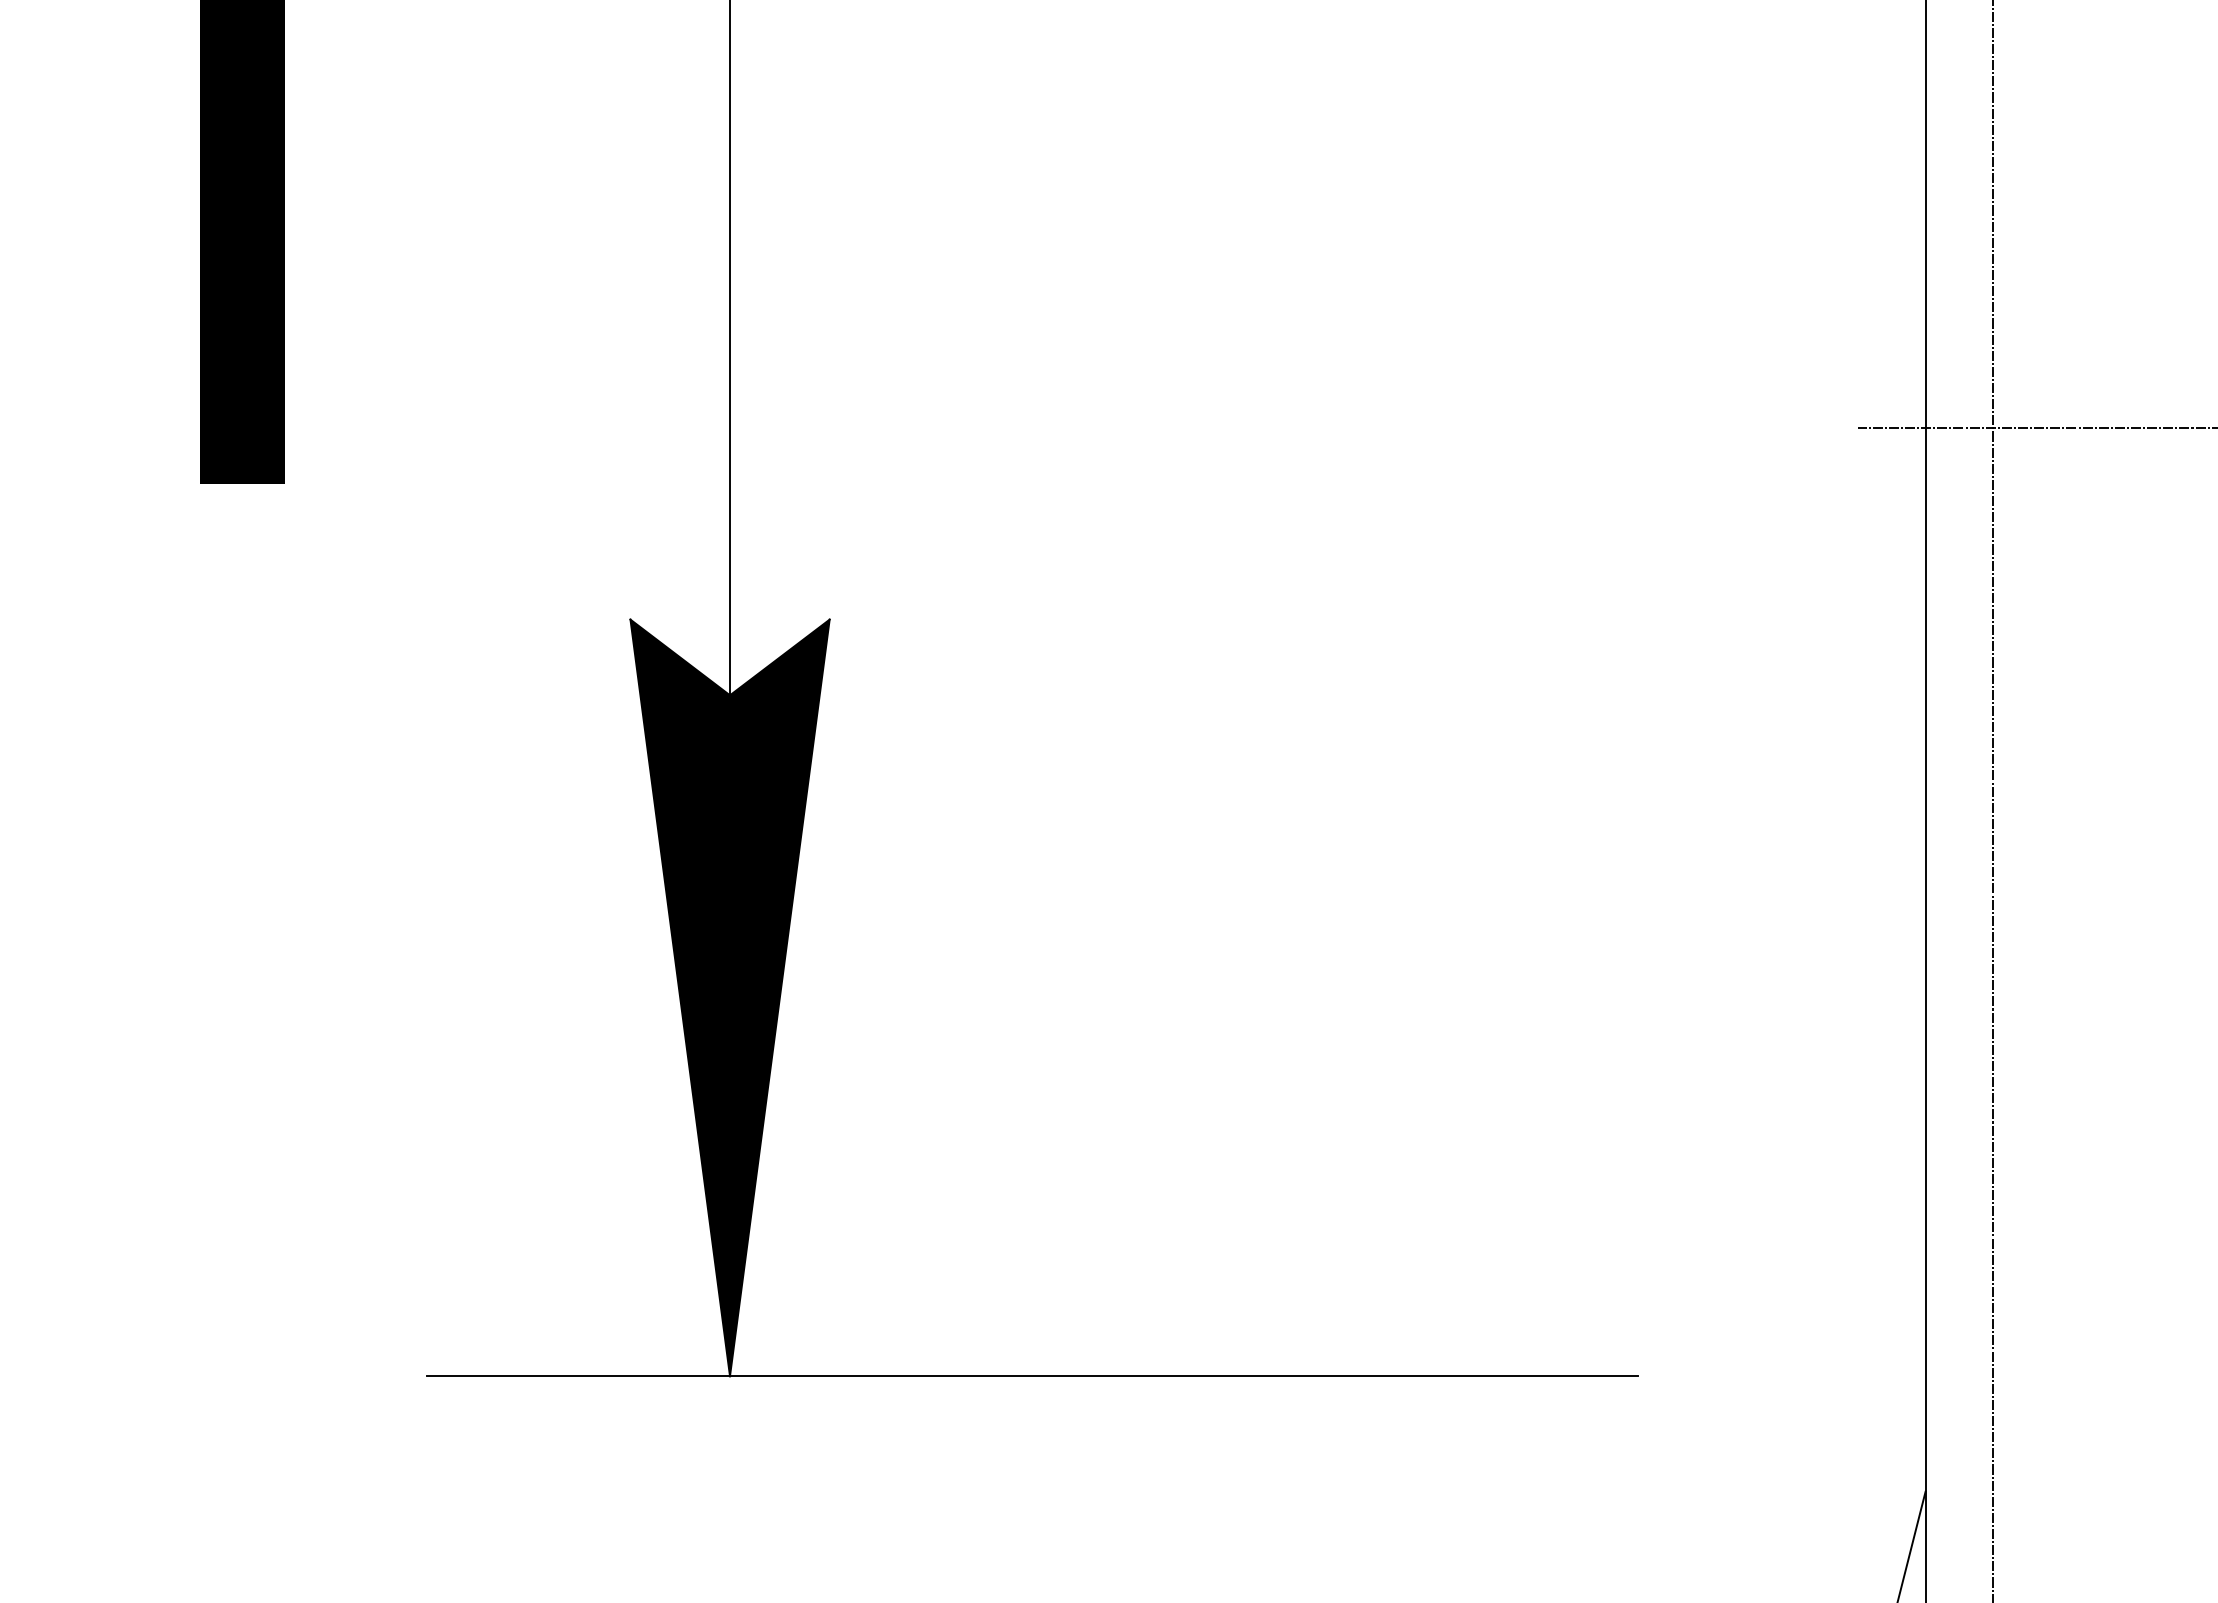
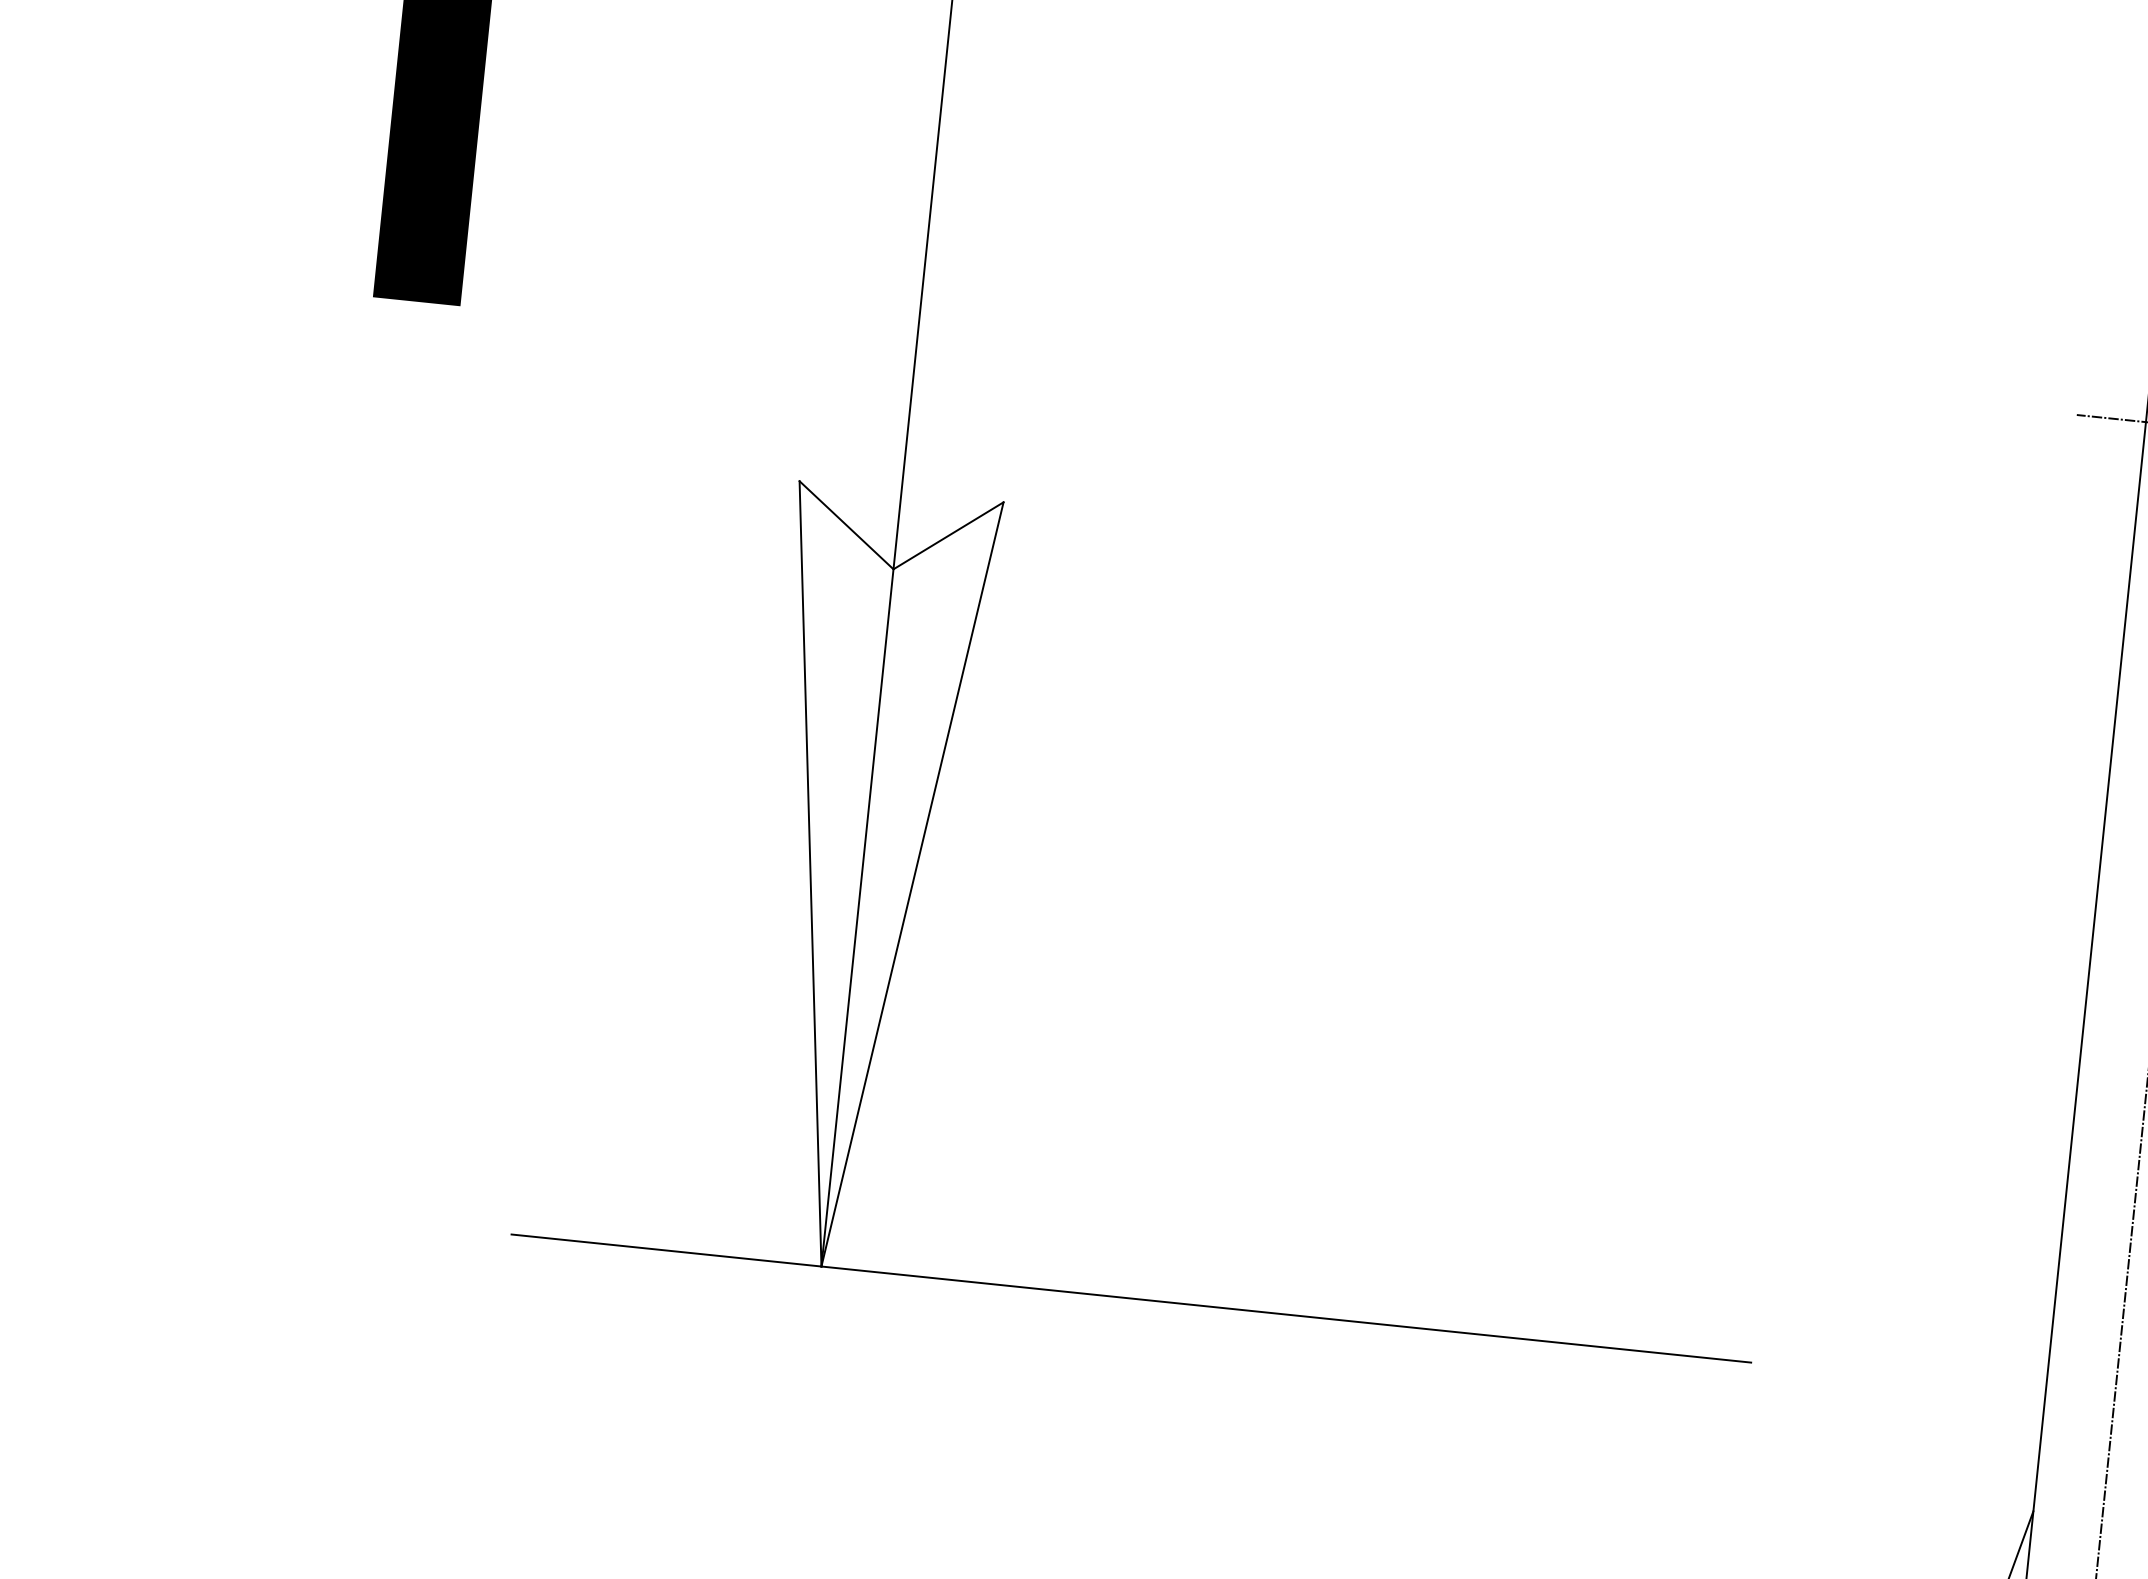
fill: (729, 997) -> (861, 878), removed

